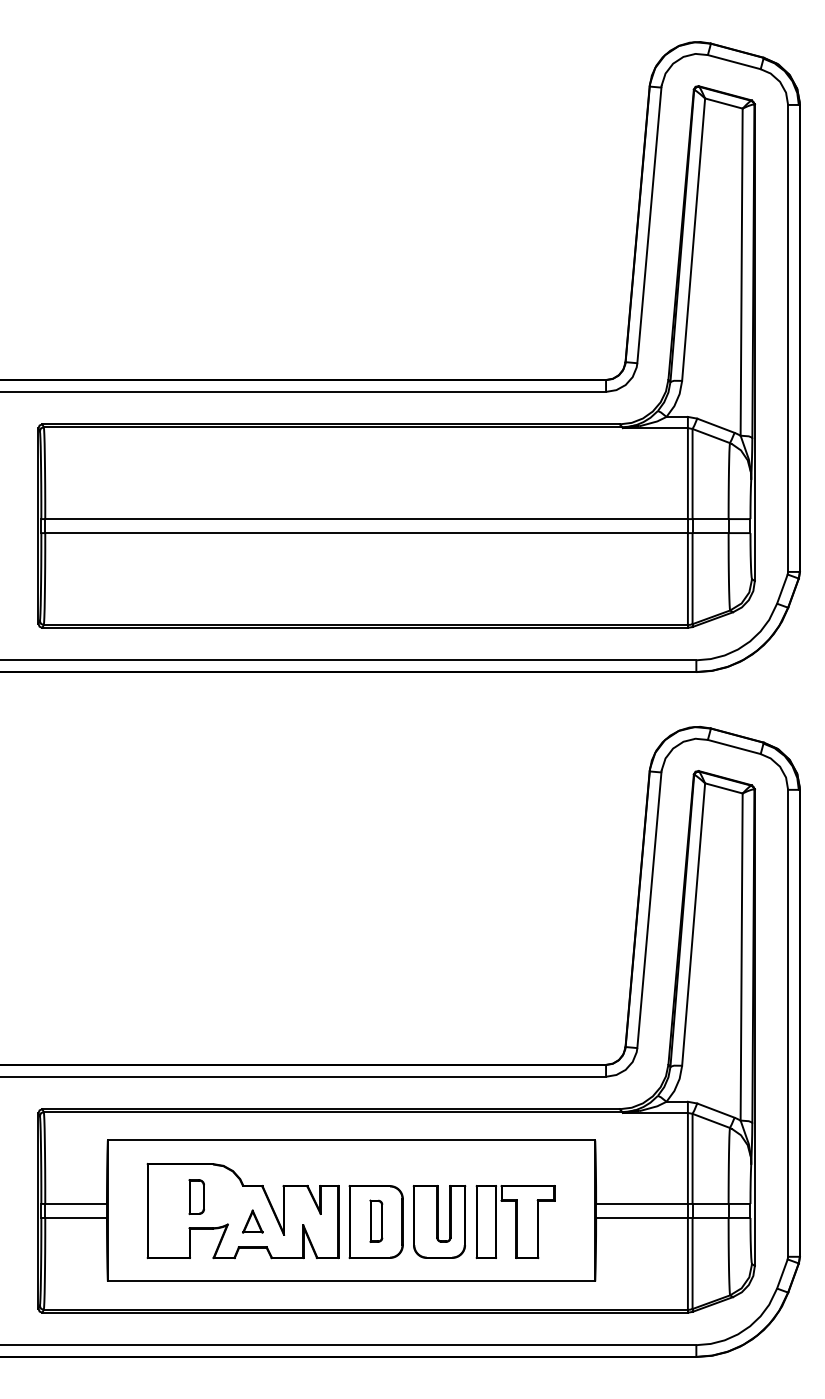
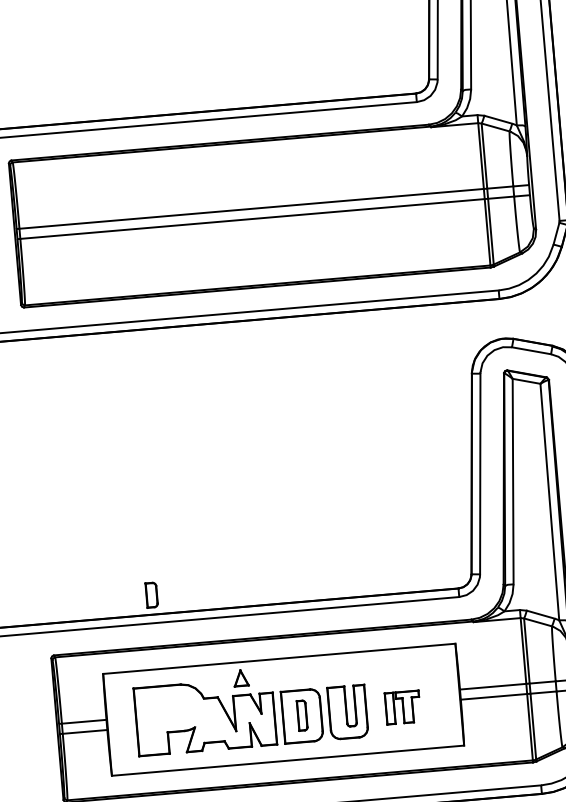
part: (196, 1197) -> (151, 595), moved
part: (252, 1221) -> (240, 678), moved
part: (515, 1221) -> (402, 707), size x0.6

